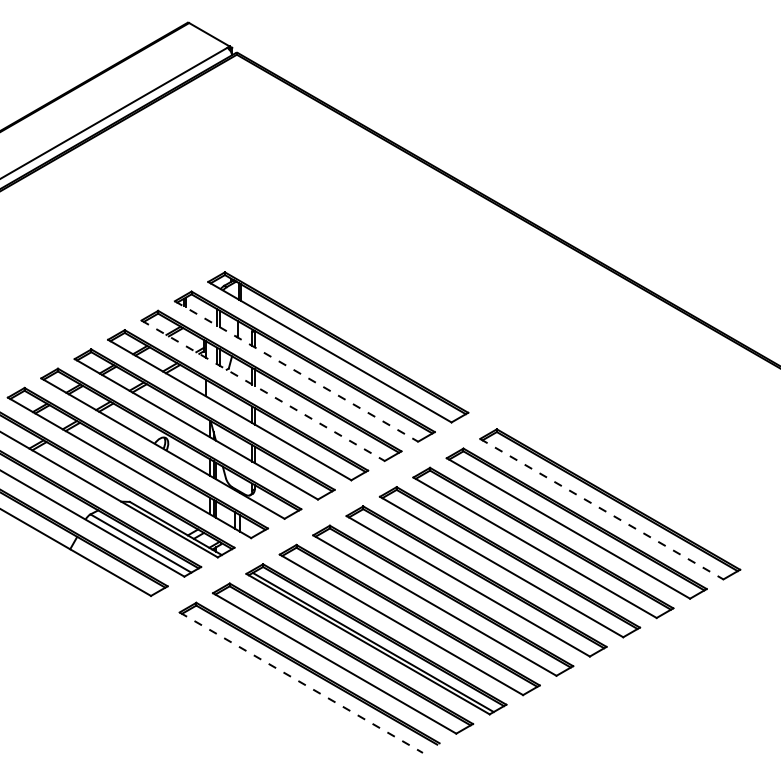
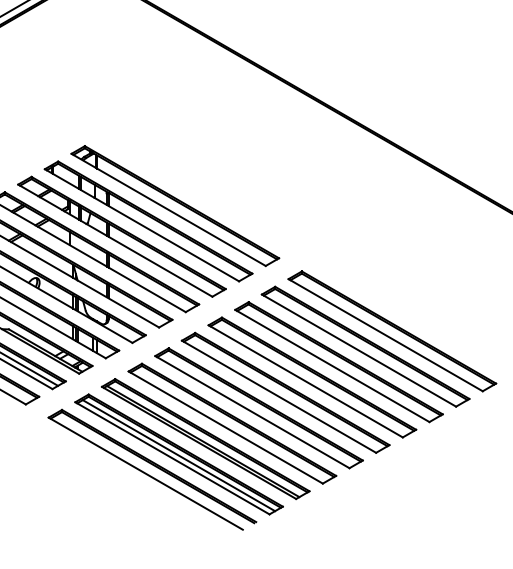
line: (296, 371) -> (141, 225), dashed -> solid
line: (263, 391) -> (115, 241), dashed -> solid
line: (602, 509) -> (386, 335), dashed -> solid
line: (342, 659) -> (178, 455), added
line: (301, 682) -> (145, 473), dashed -> solid

